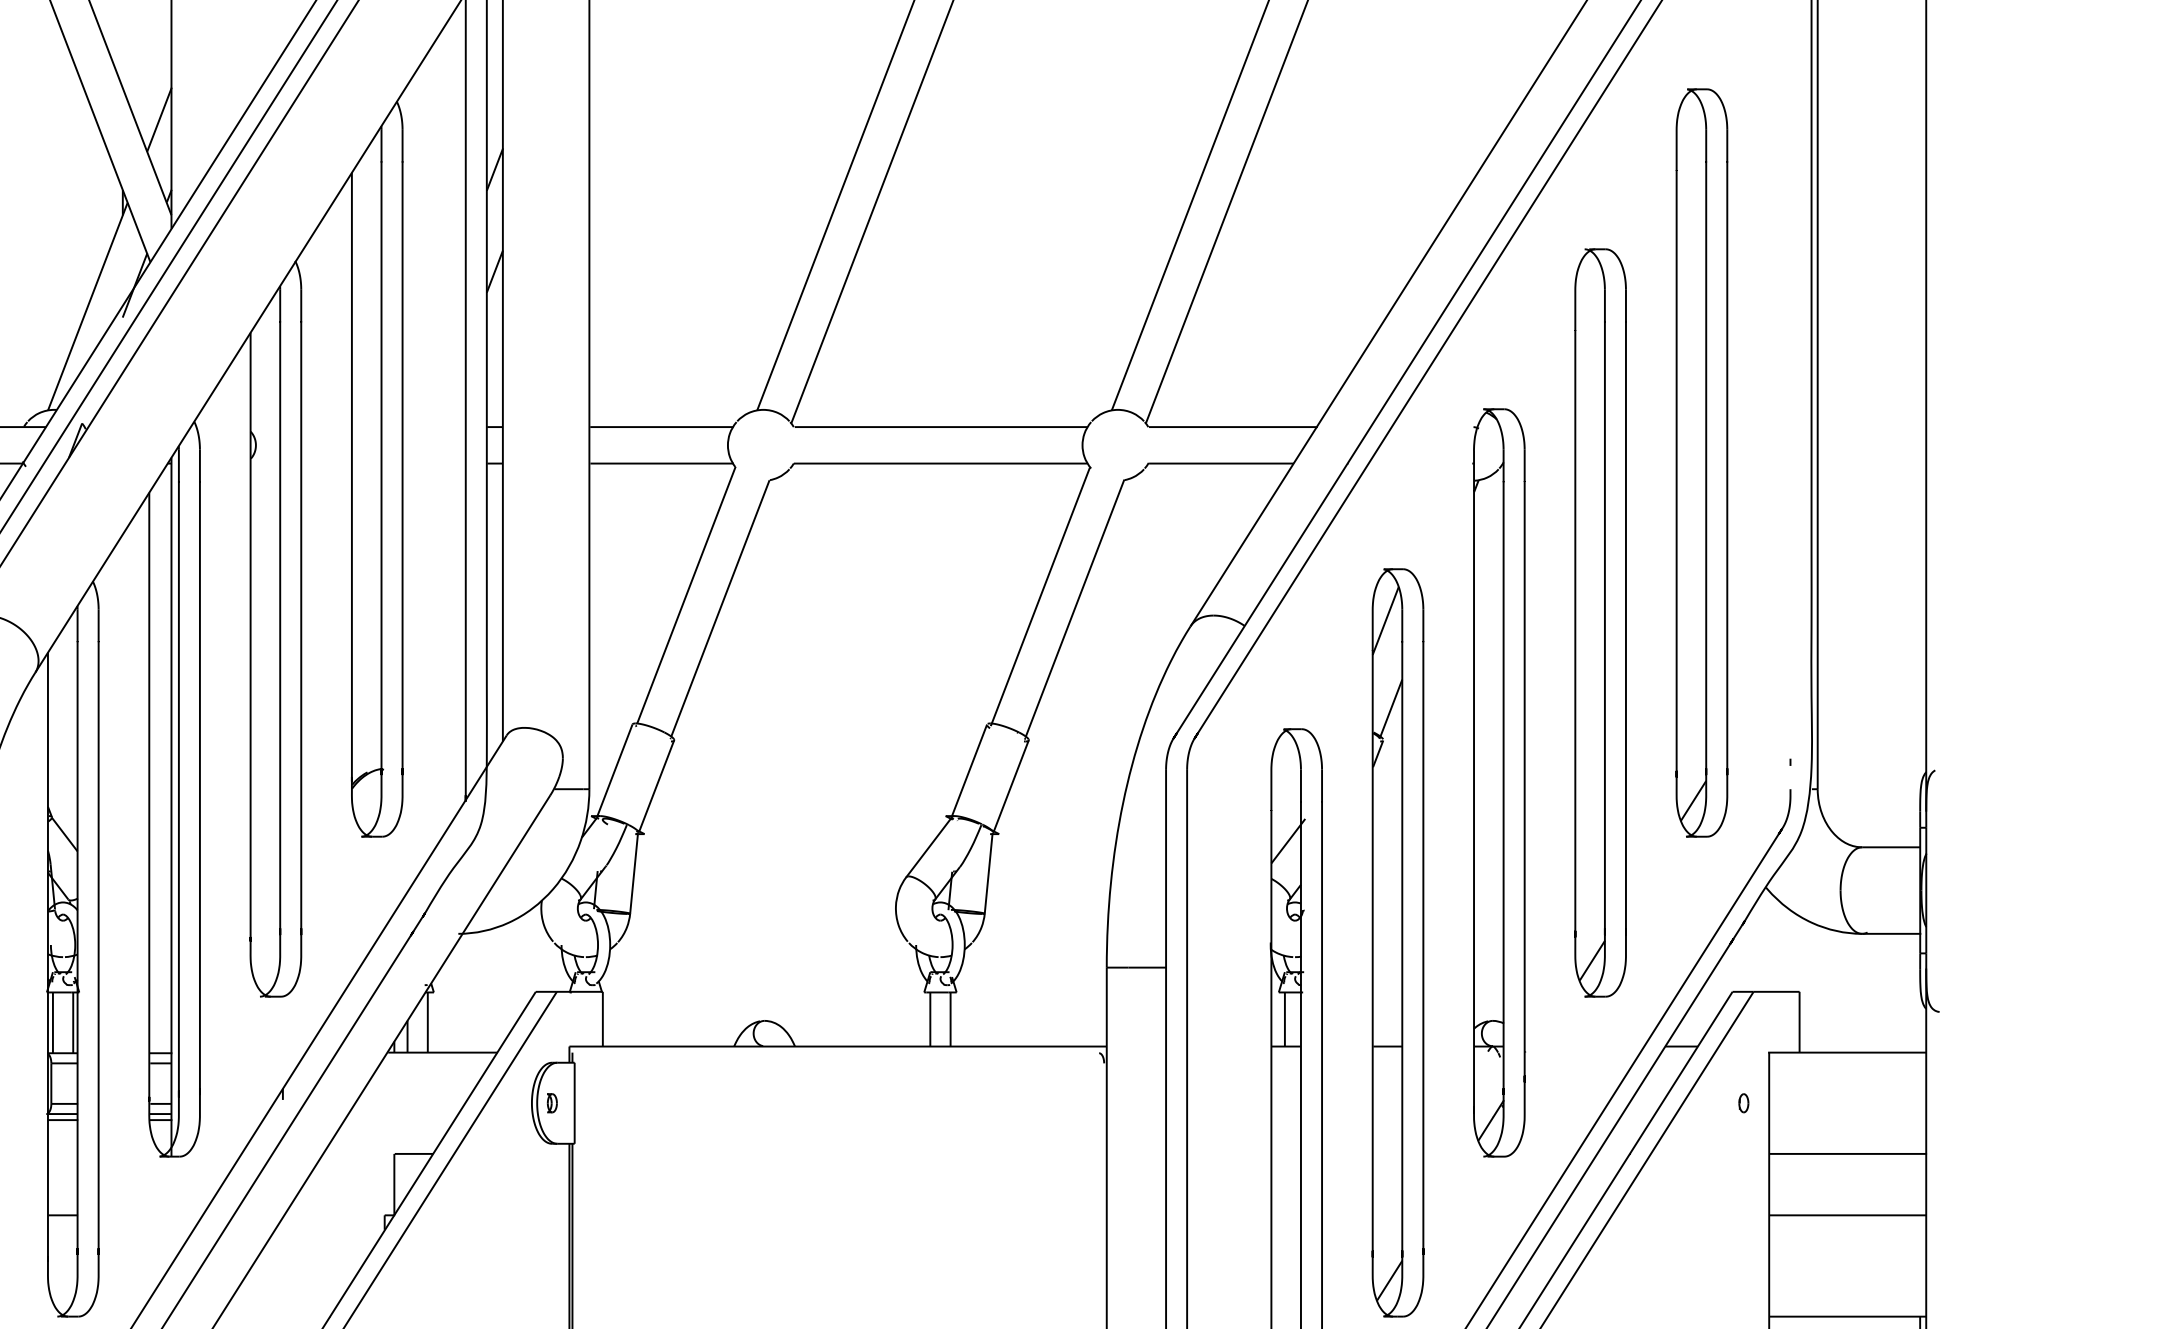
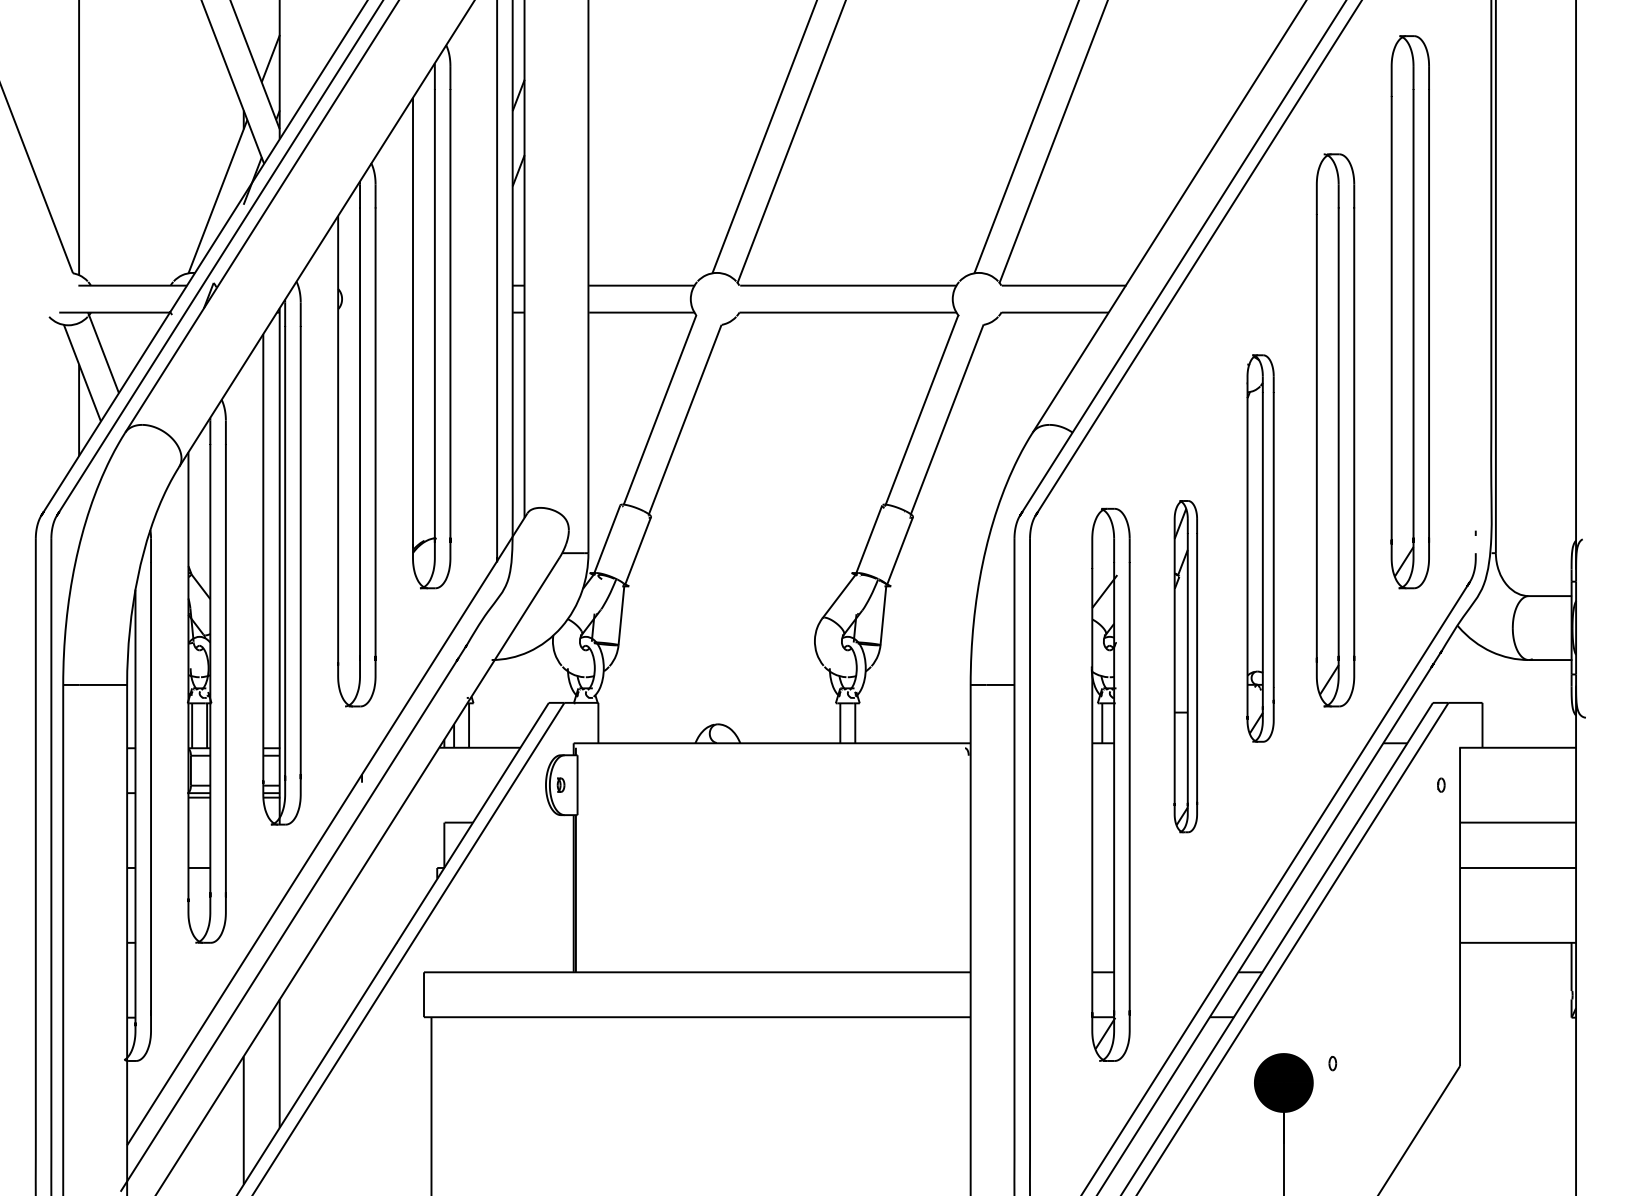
part: (1499, 782) -> (1260, 548), size x0.7
part: (1397, 942) -> (1185, 666), size x0.6

